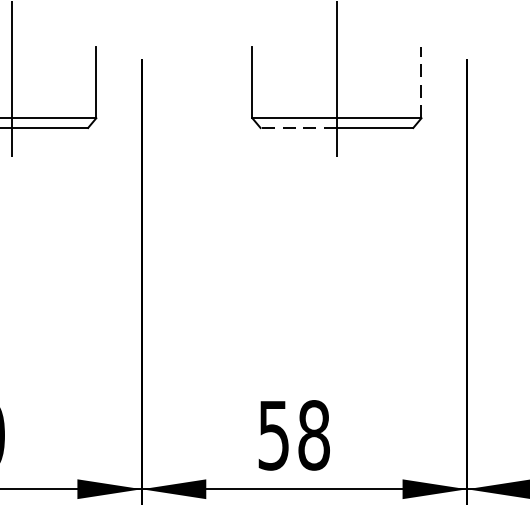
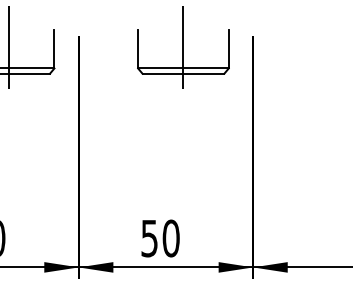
line: (420, 80) -> (228, 48), dashed -> solid
line: (297, 127) -> (162, 73), dashed -> solid
text: (312, 435) -> (170, 238), 58 -> 50

